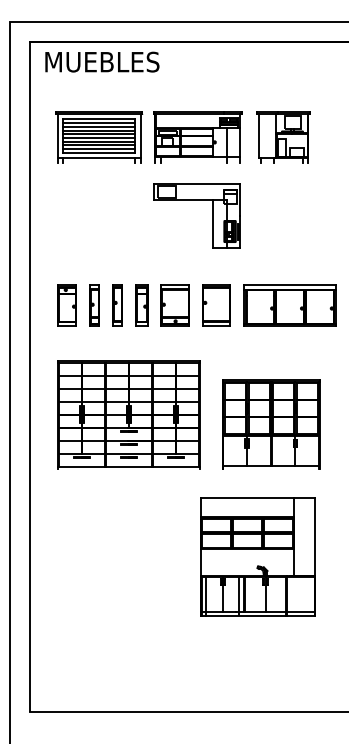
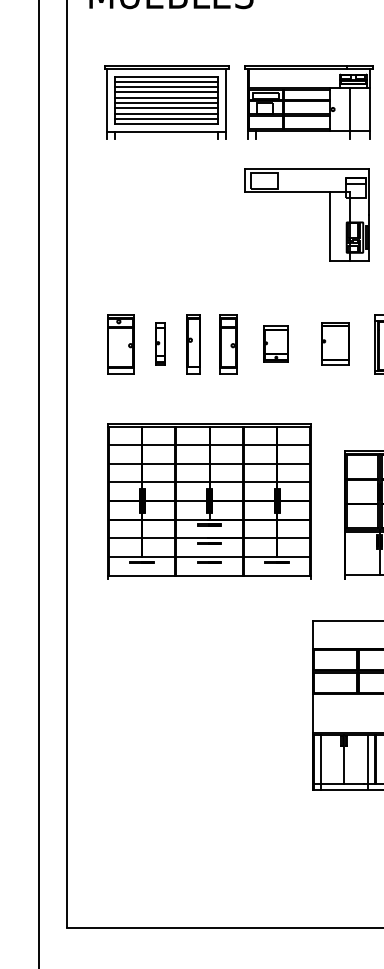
part: (94, 305) -> (160, 343), size x0.7
part: (174, 305) -> (275, 343), size x0.6
part: (216, 305) -> (335, 343), size x0.7

